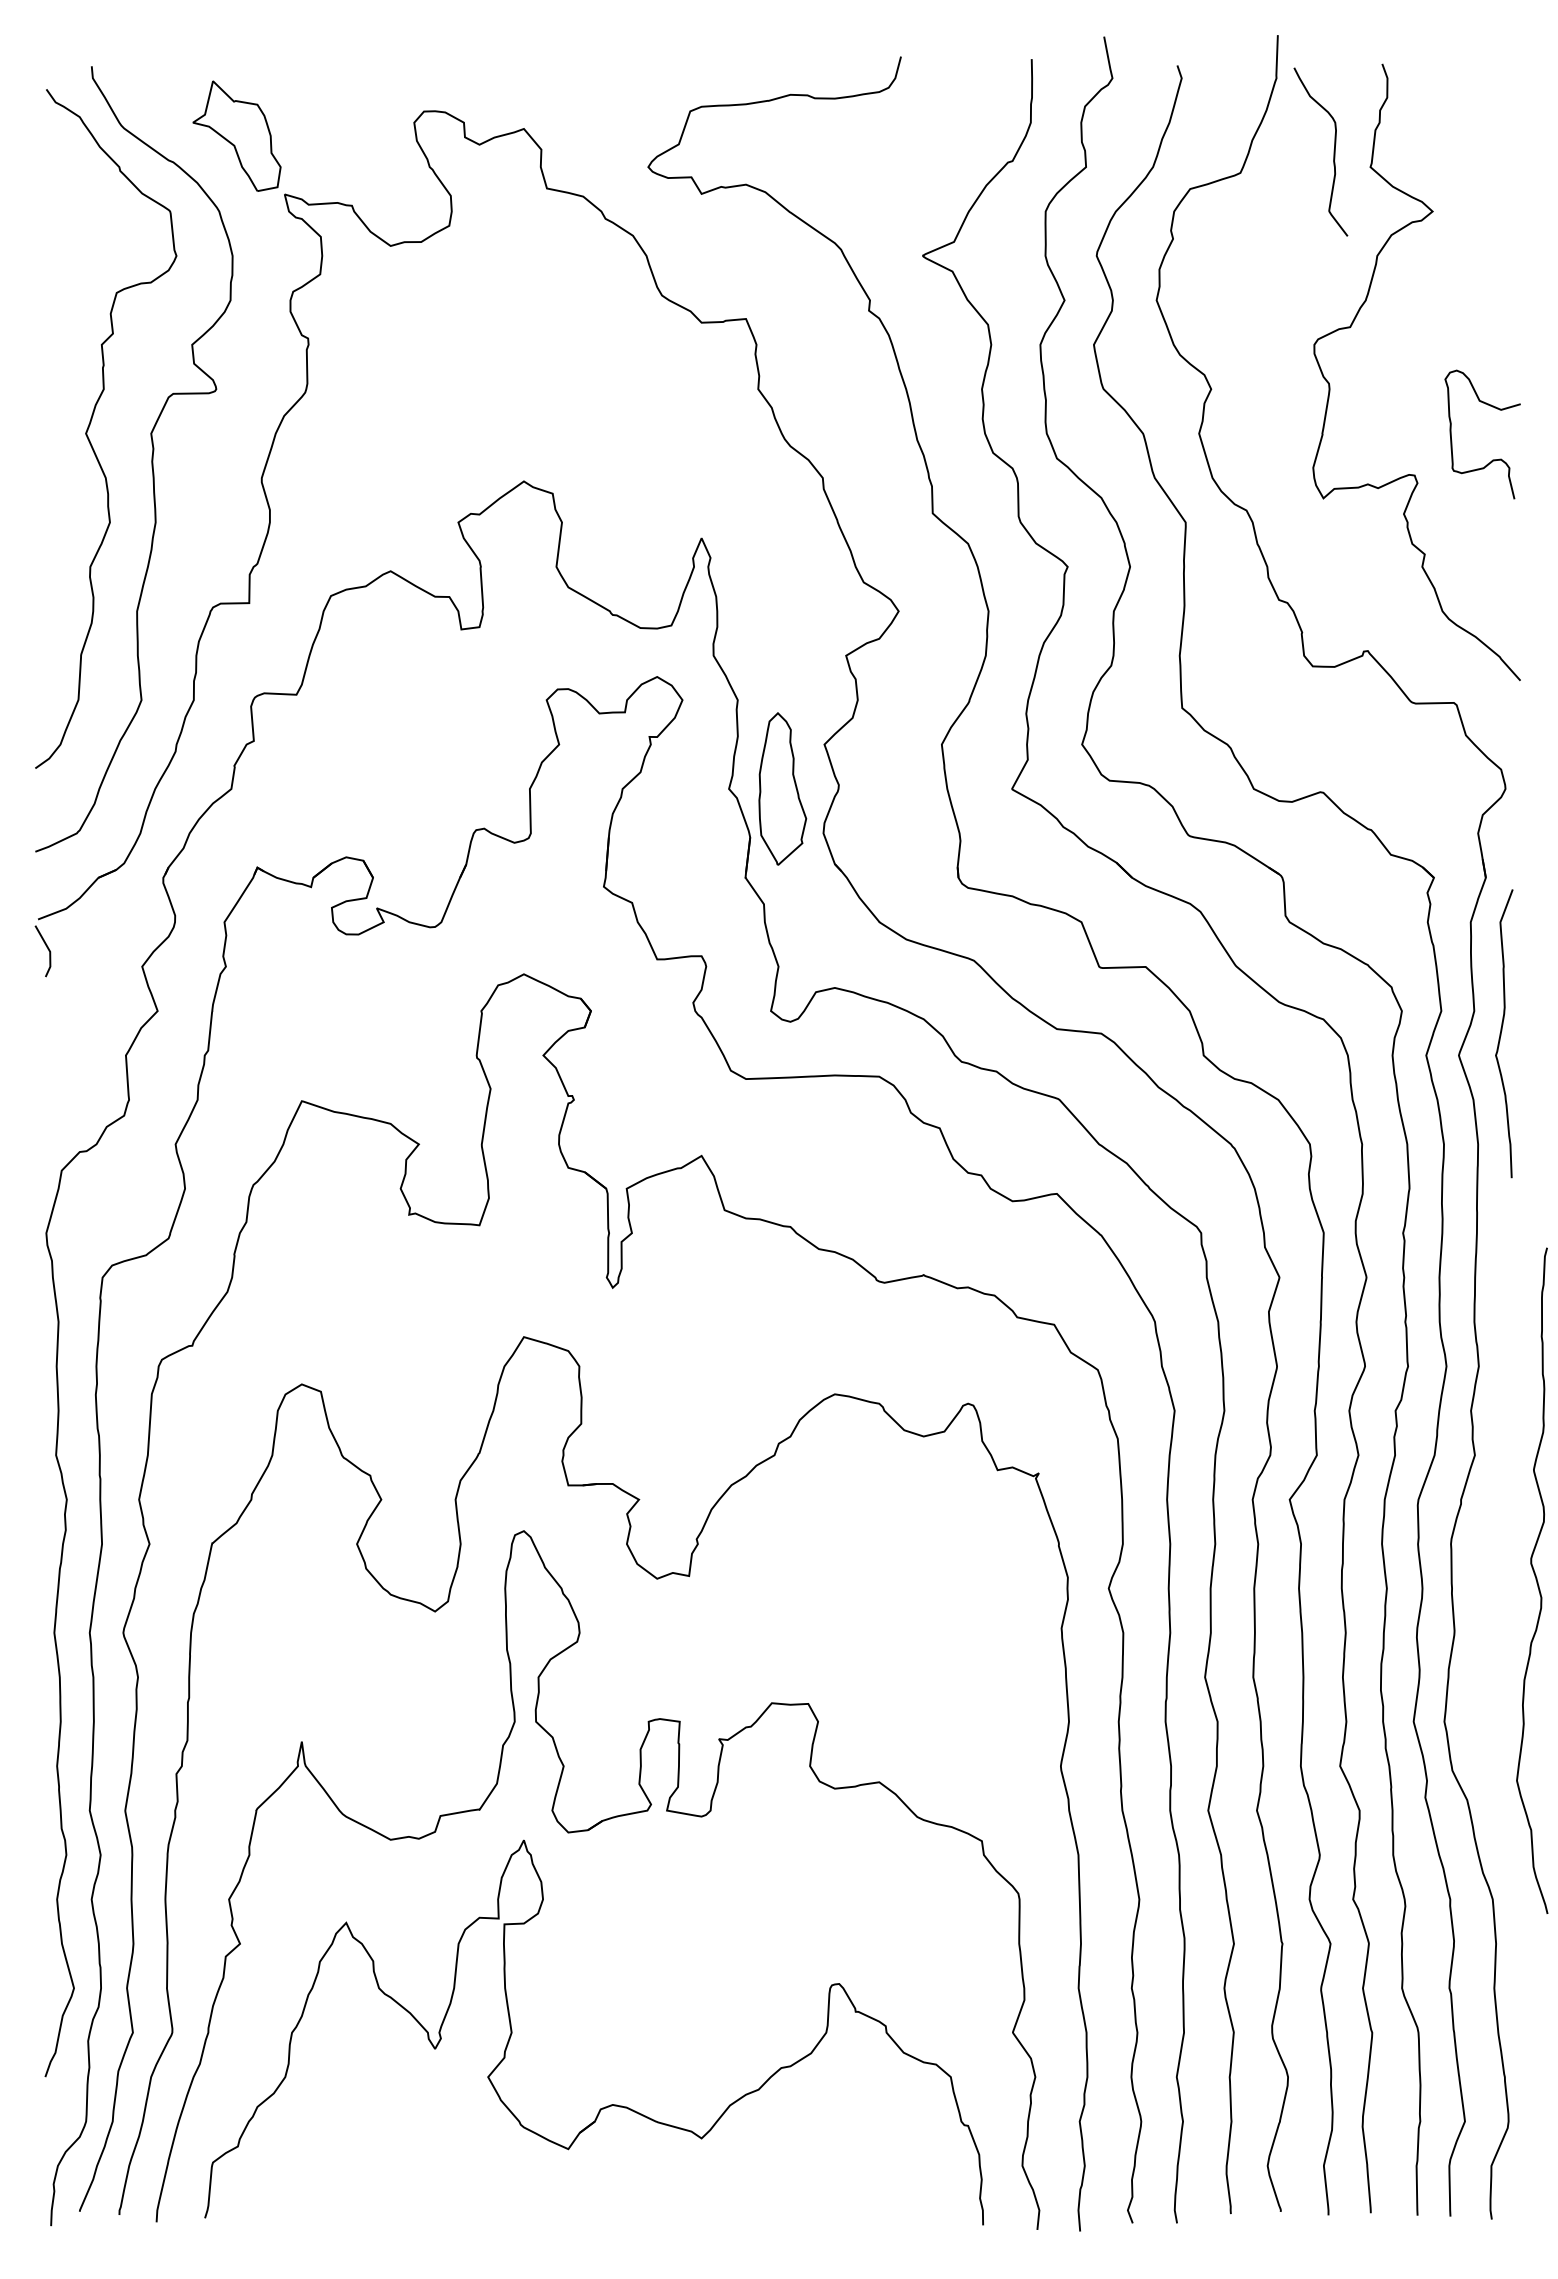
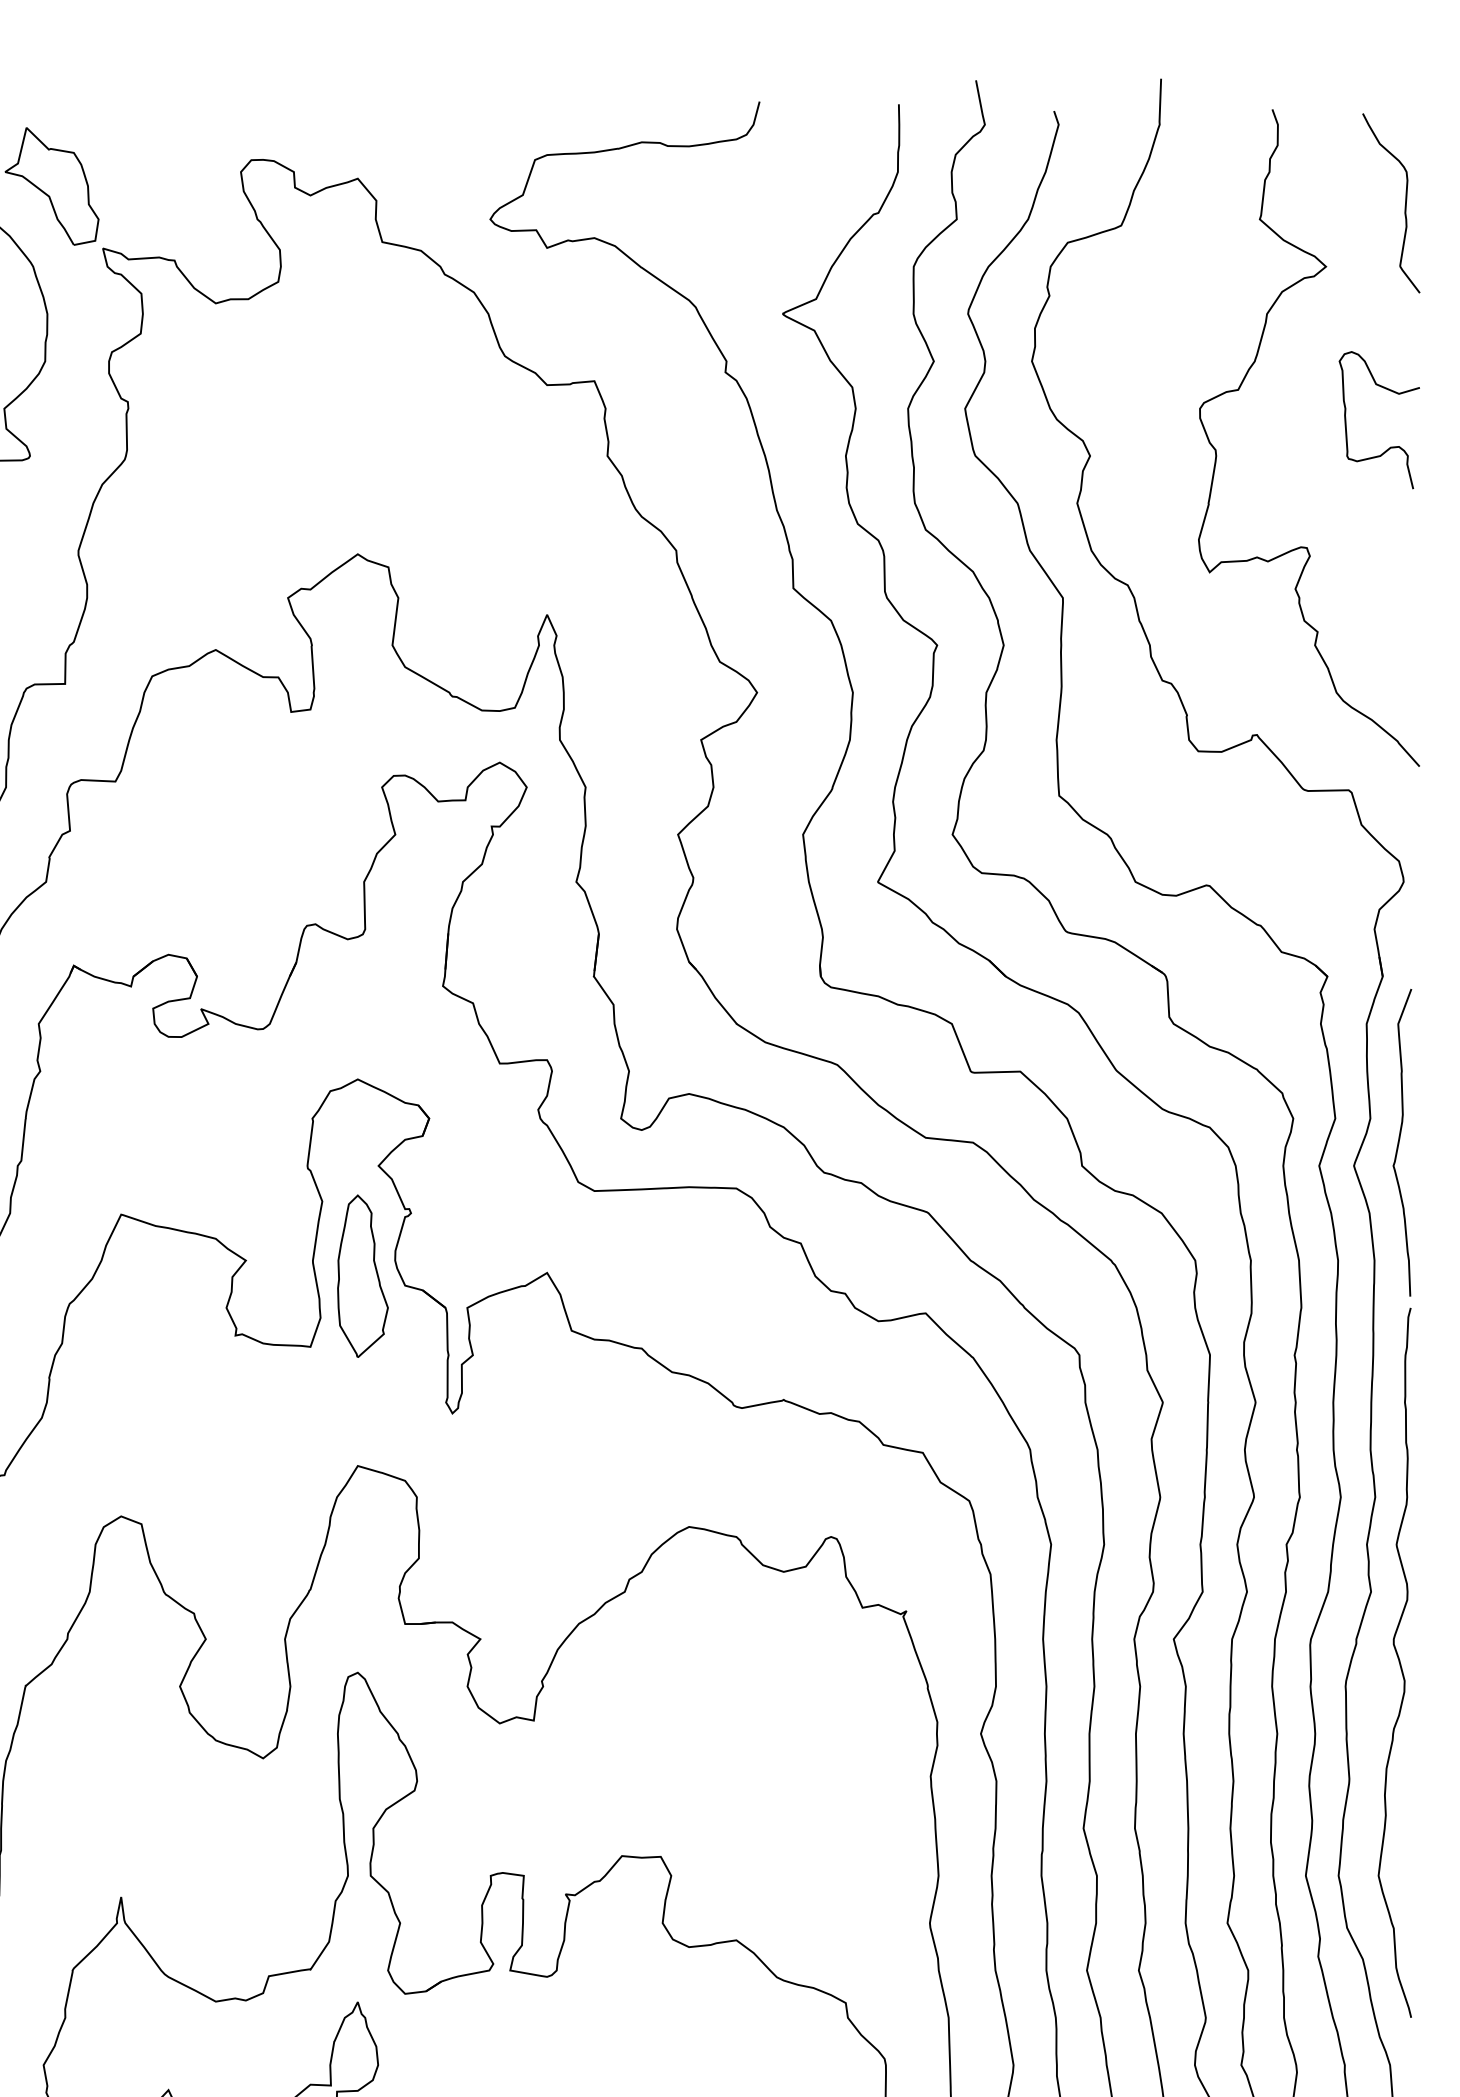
curve: (1333, 151) -> (1404, 202), moved
curve: (1492, 459) -> (1389, 446), moved
part: (782, 788) -> (362, 1275), moved
curve: (1535, 1579) -> (1398, 1661), moved

